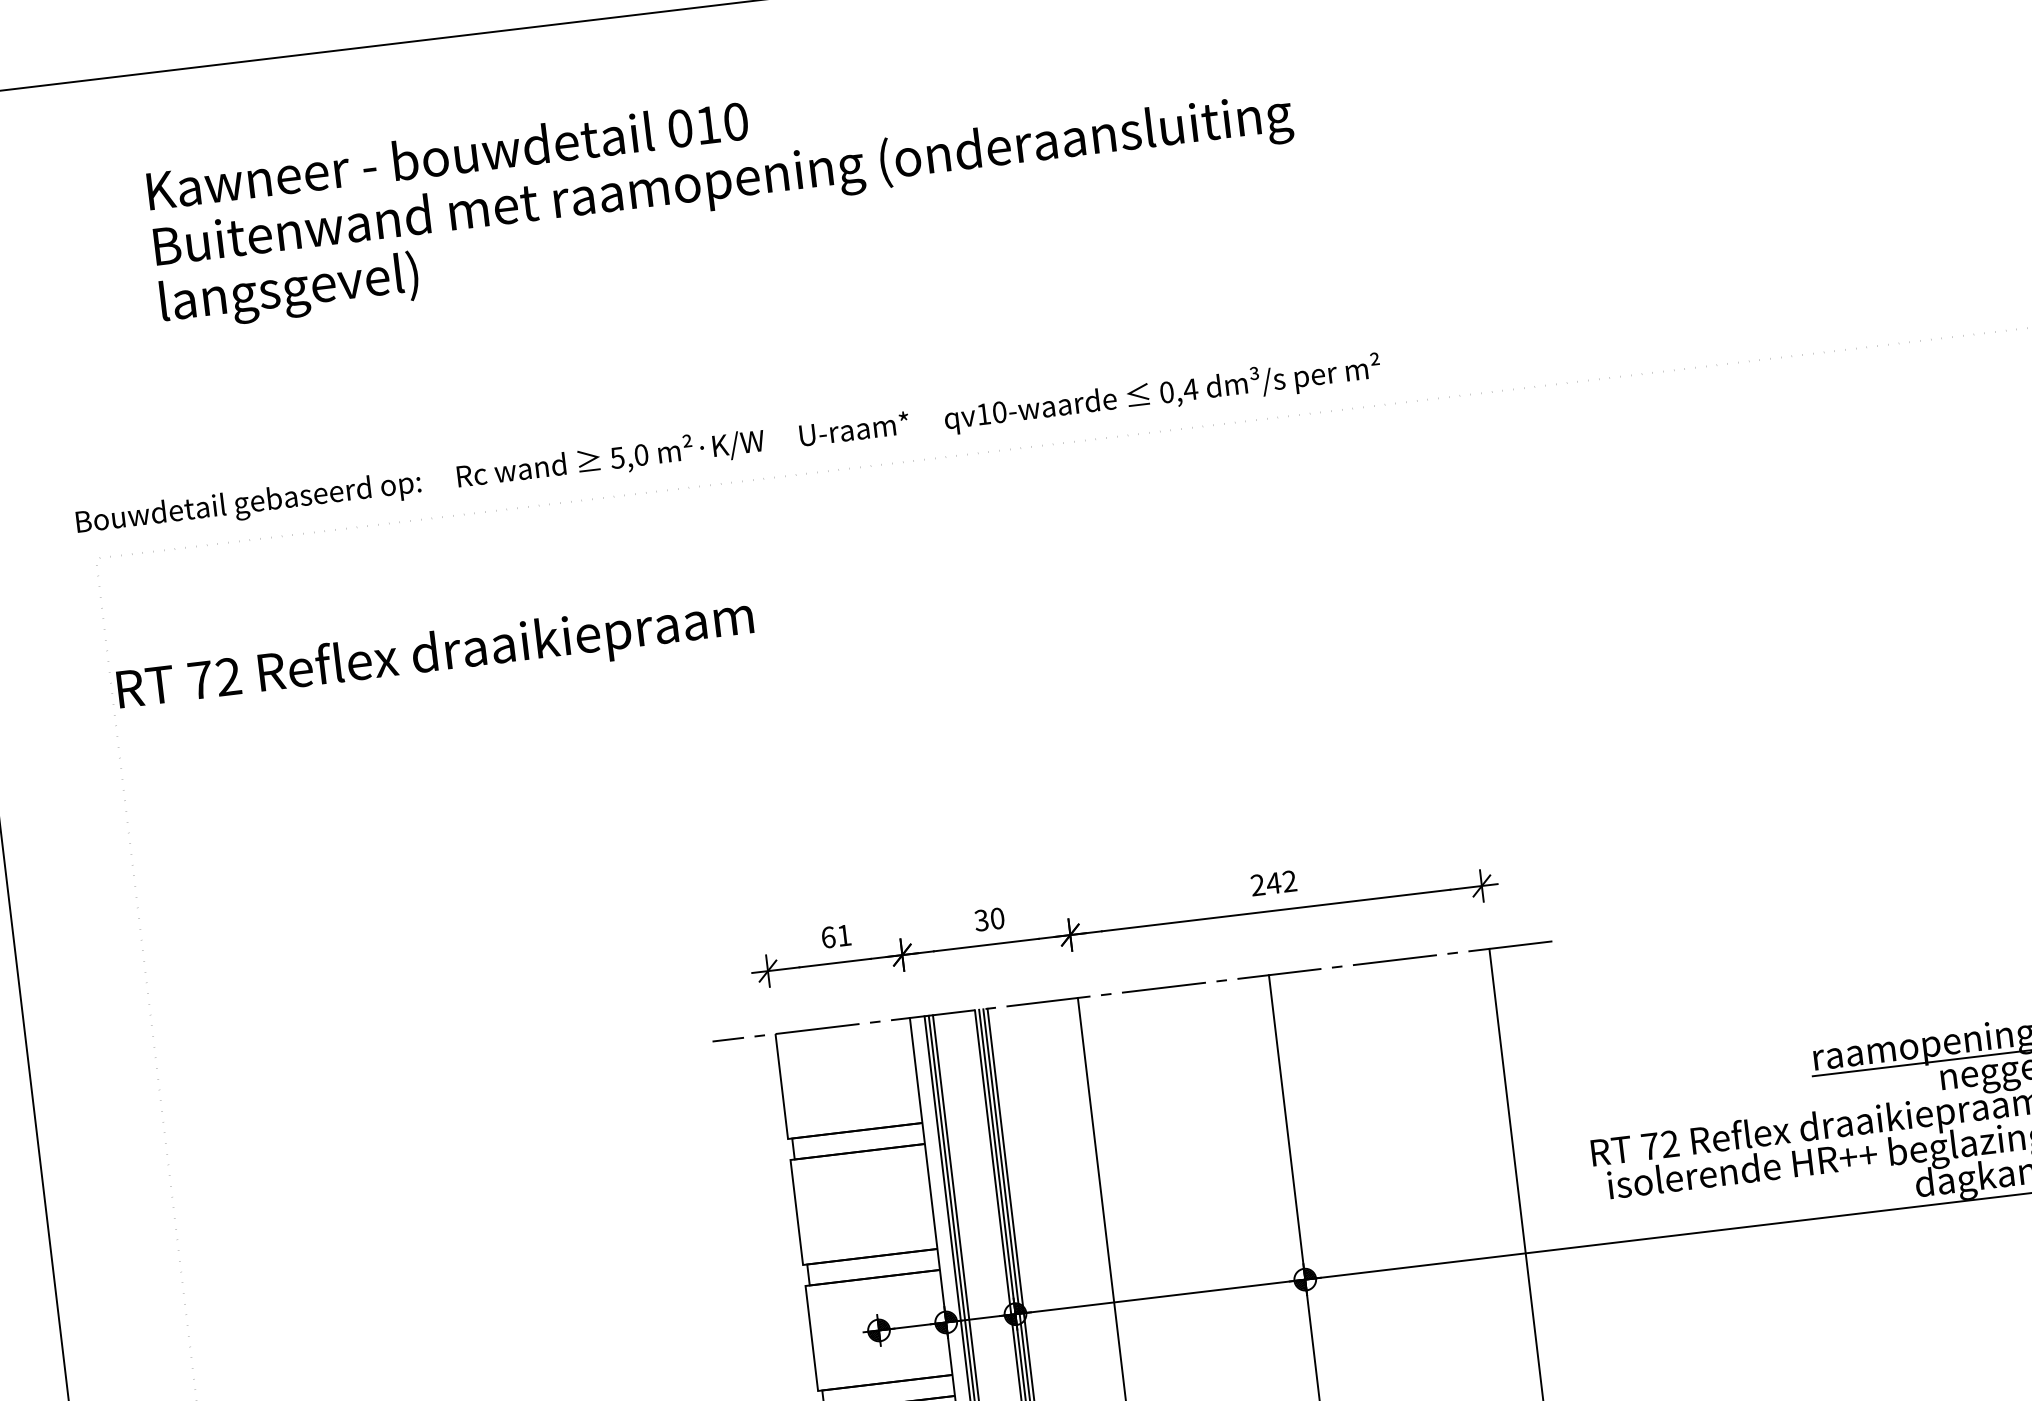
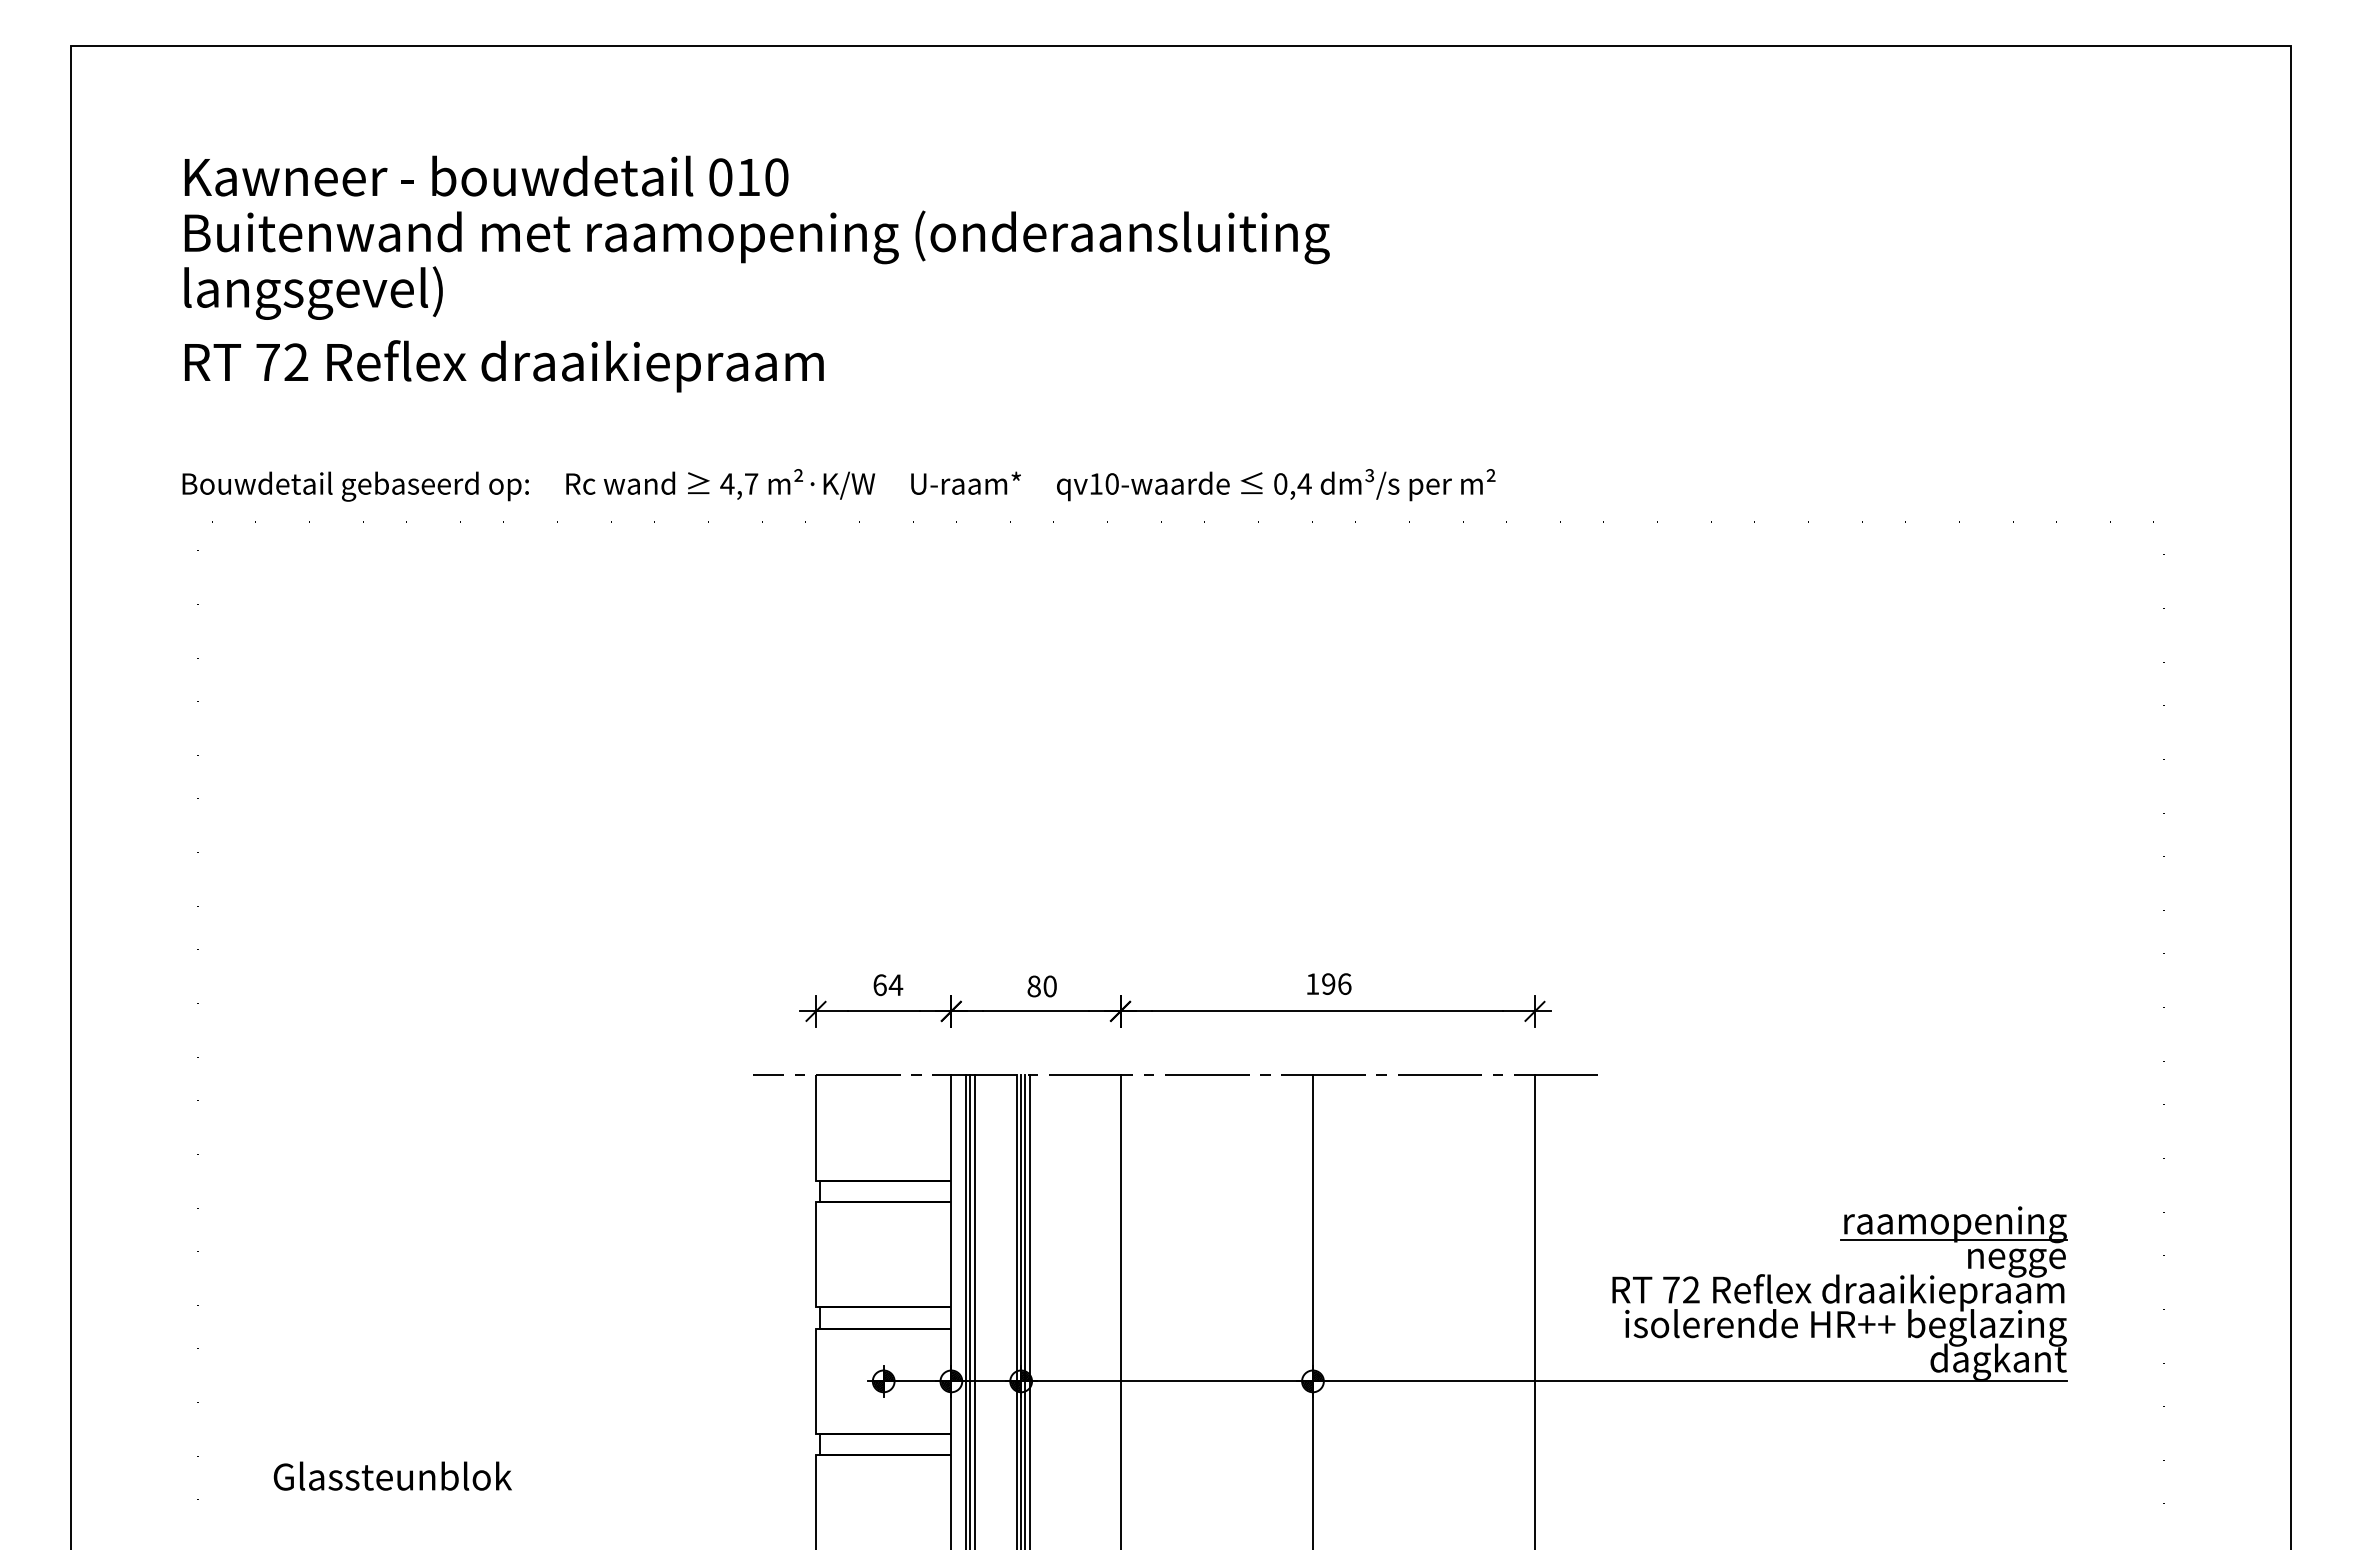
text: (722, 183) -> (756, 237), moved
text: (629, 455) -> (739, 483), 5,0 -> 4,7
text: (435, 656) -> (504, 366), moved
text: (1273, 882) -> (1328, 983), 242 -> 196
text: (980, 920) -> (1033, 986), 30 -> 80
text: (843, 934) -> (895, 984), 61 -> 64

